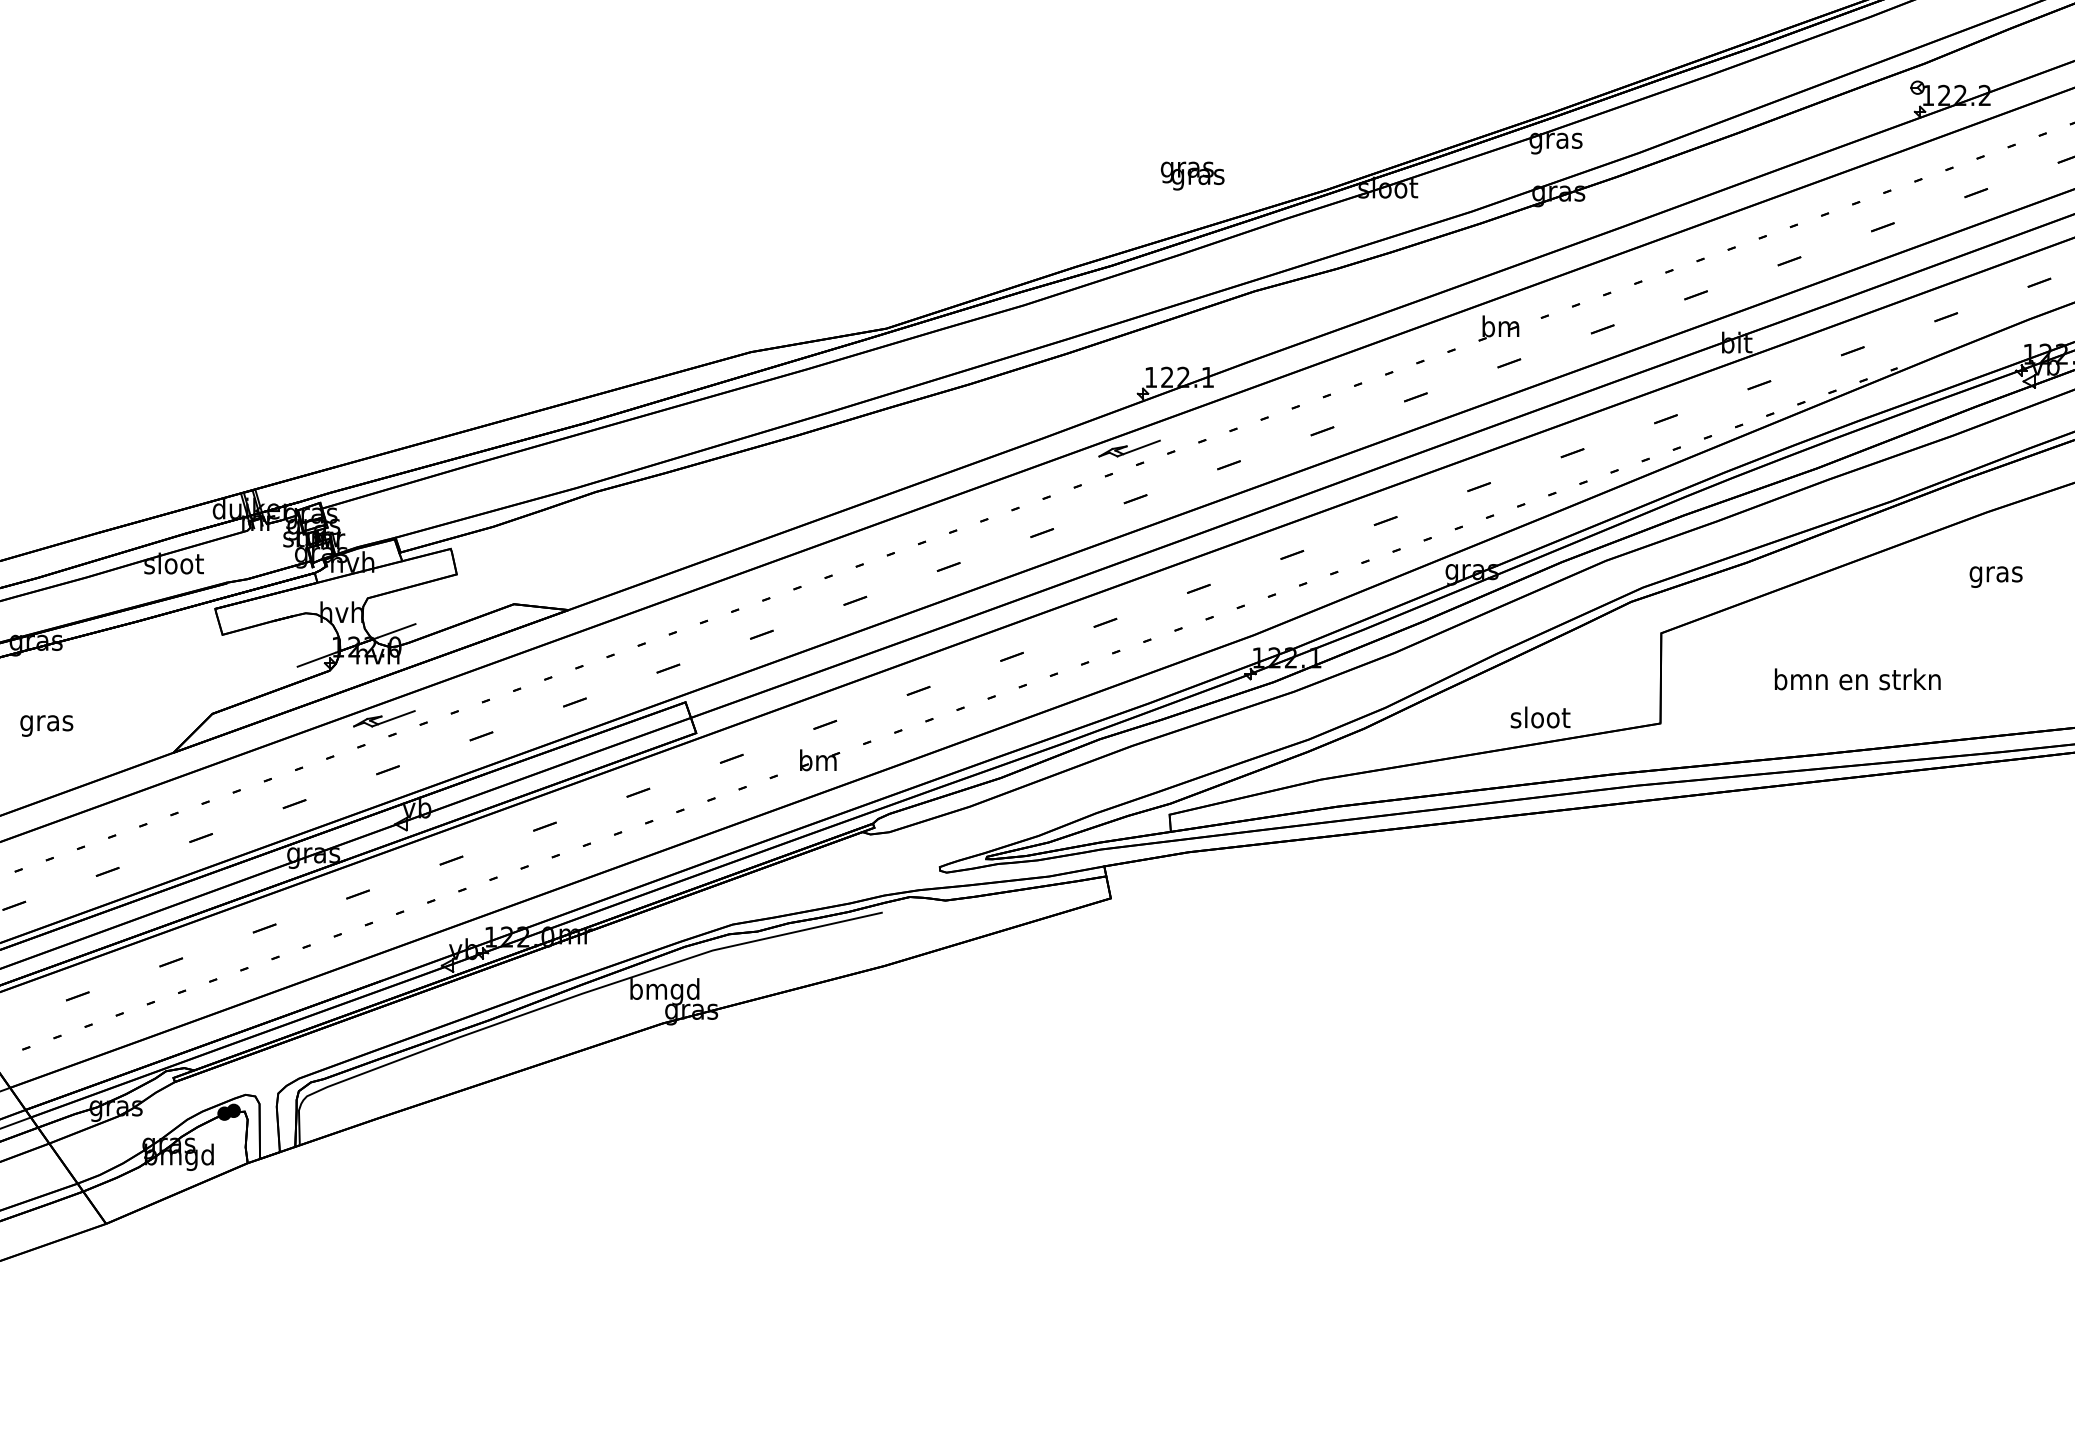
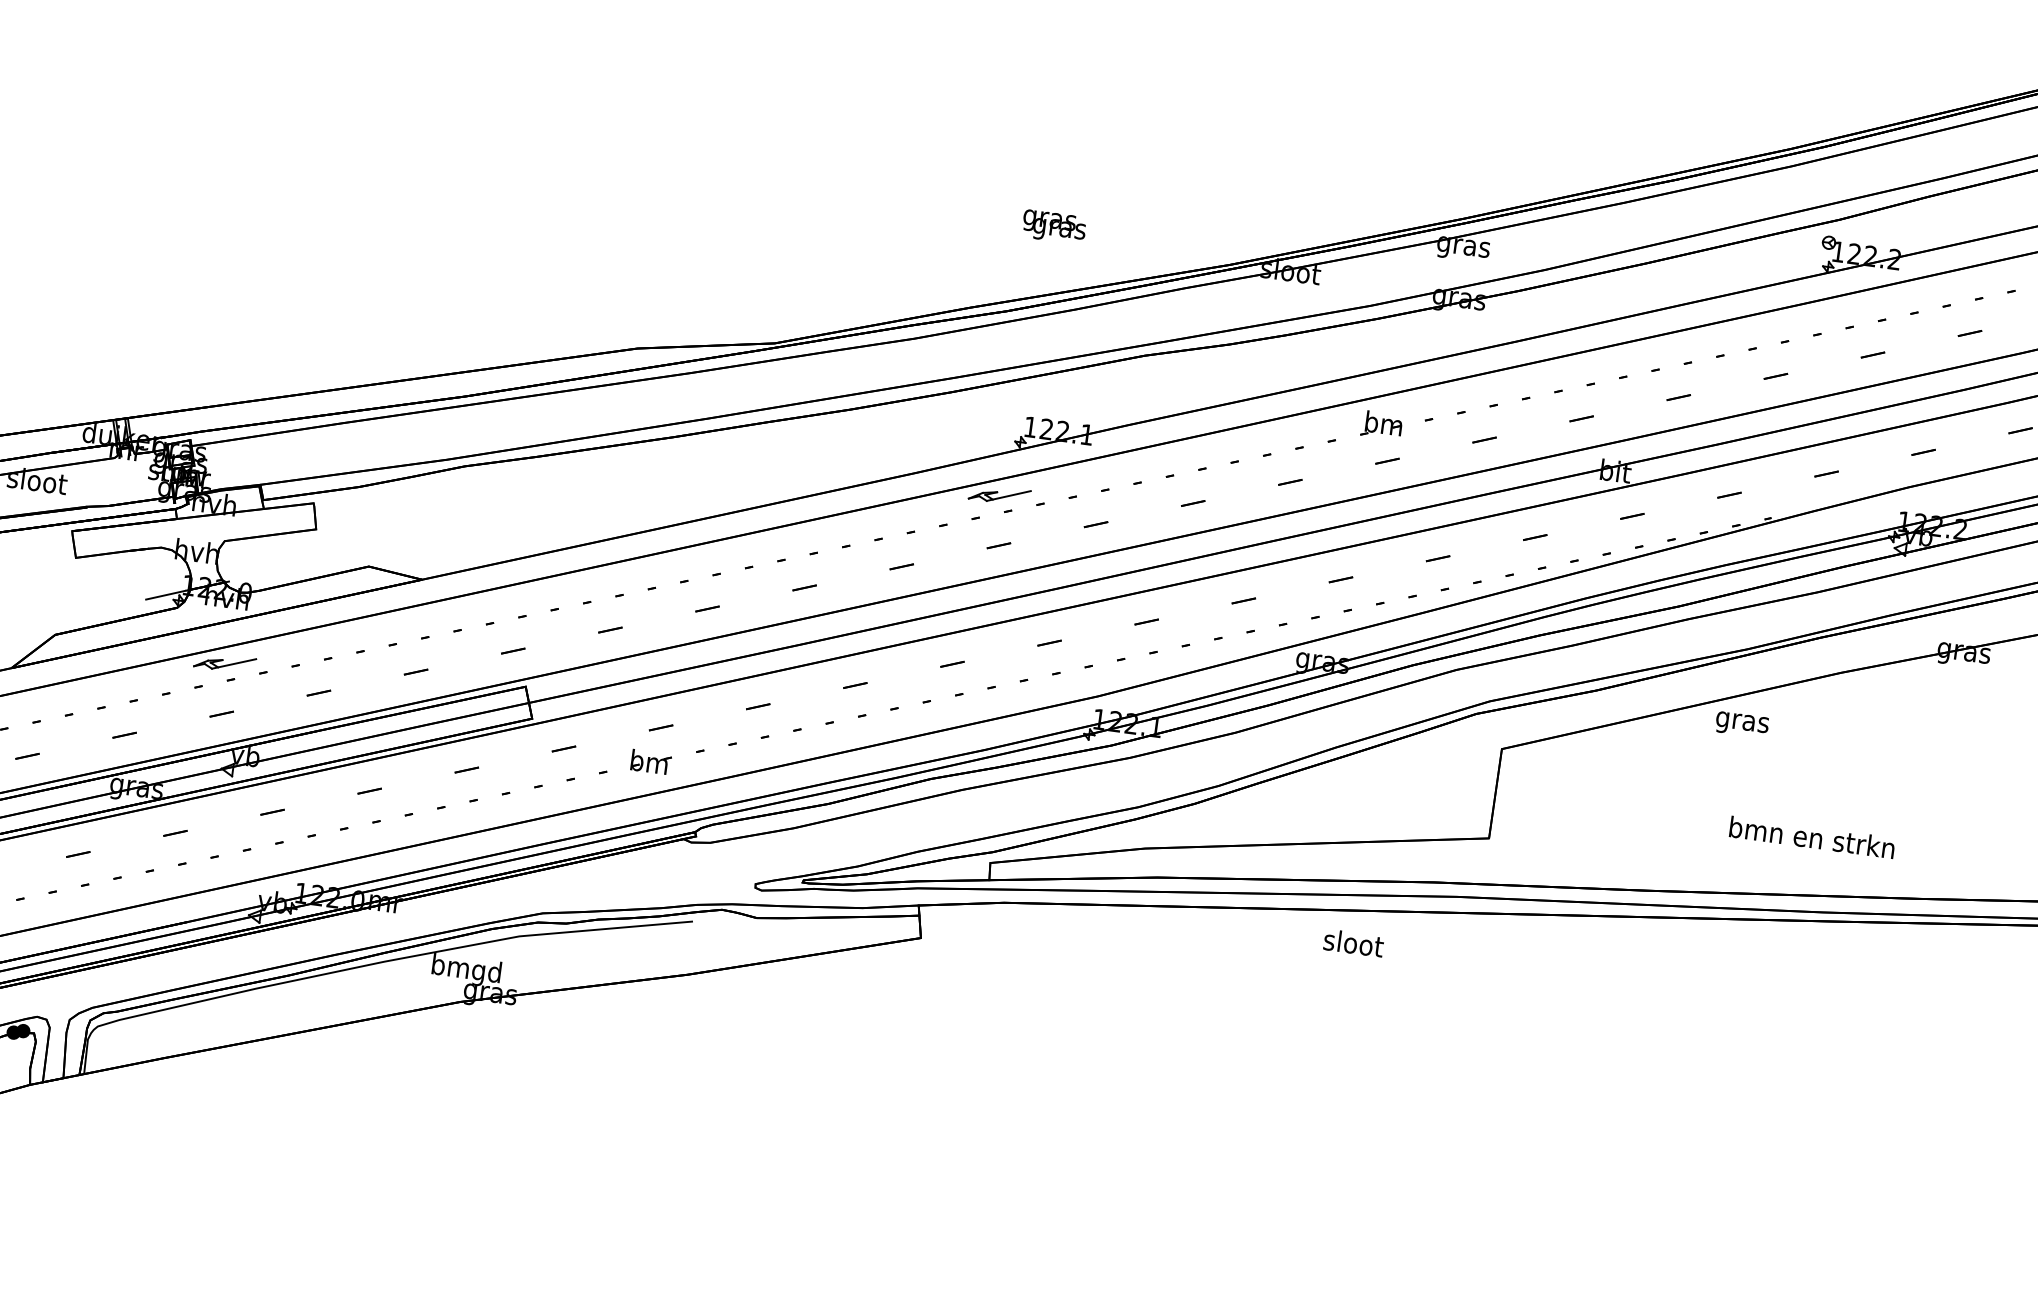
text: (1192, 175) -> (1054, 226), moved
text: (1995, 576) -> (1741, 724), moved
line: (396, 630) -> (248, 576), removed
text: (1857, 679) -> (1812, 837), moved
text: (1540, 717) -> (1353, 943), moved

